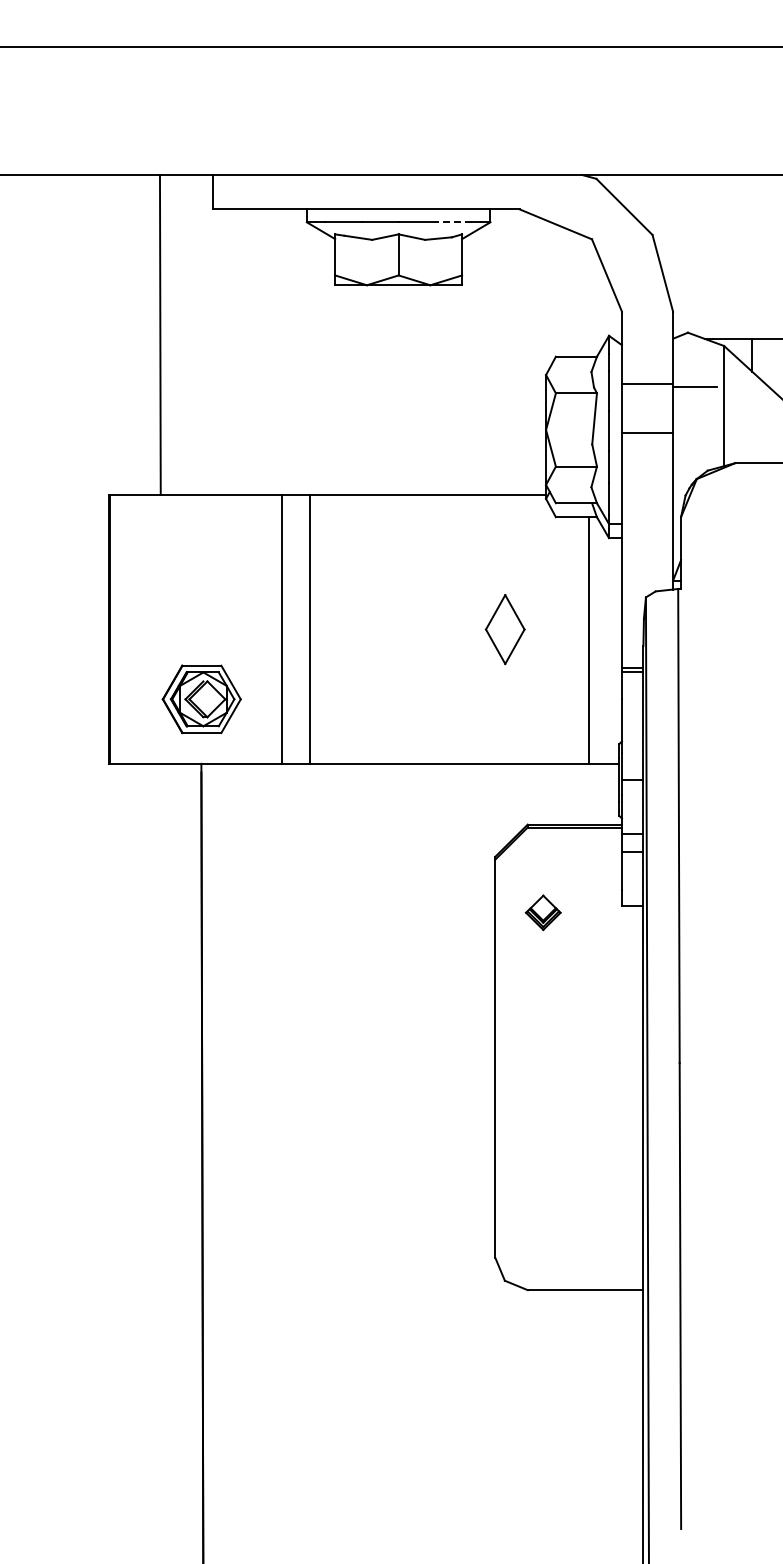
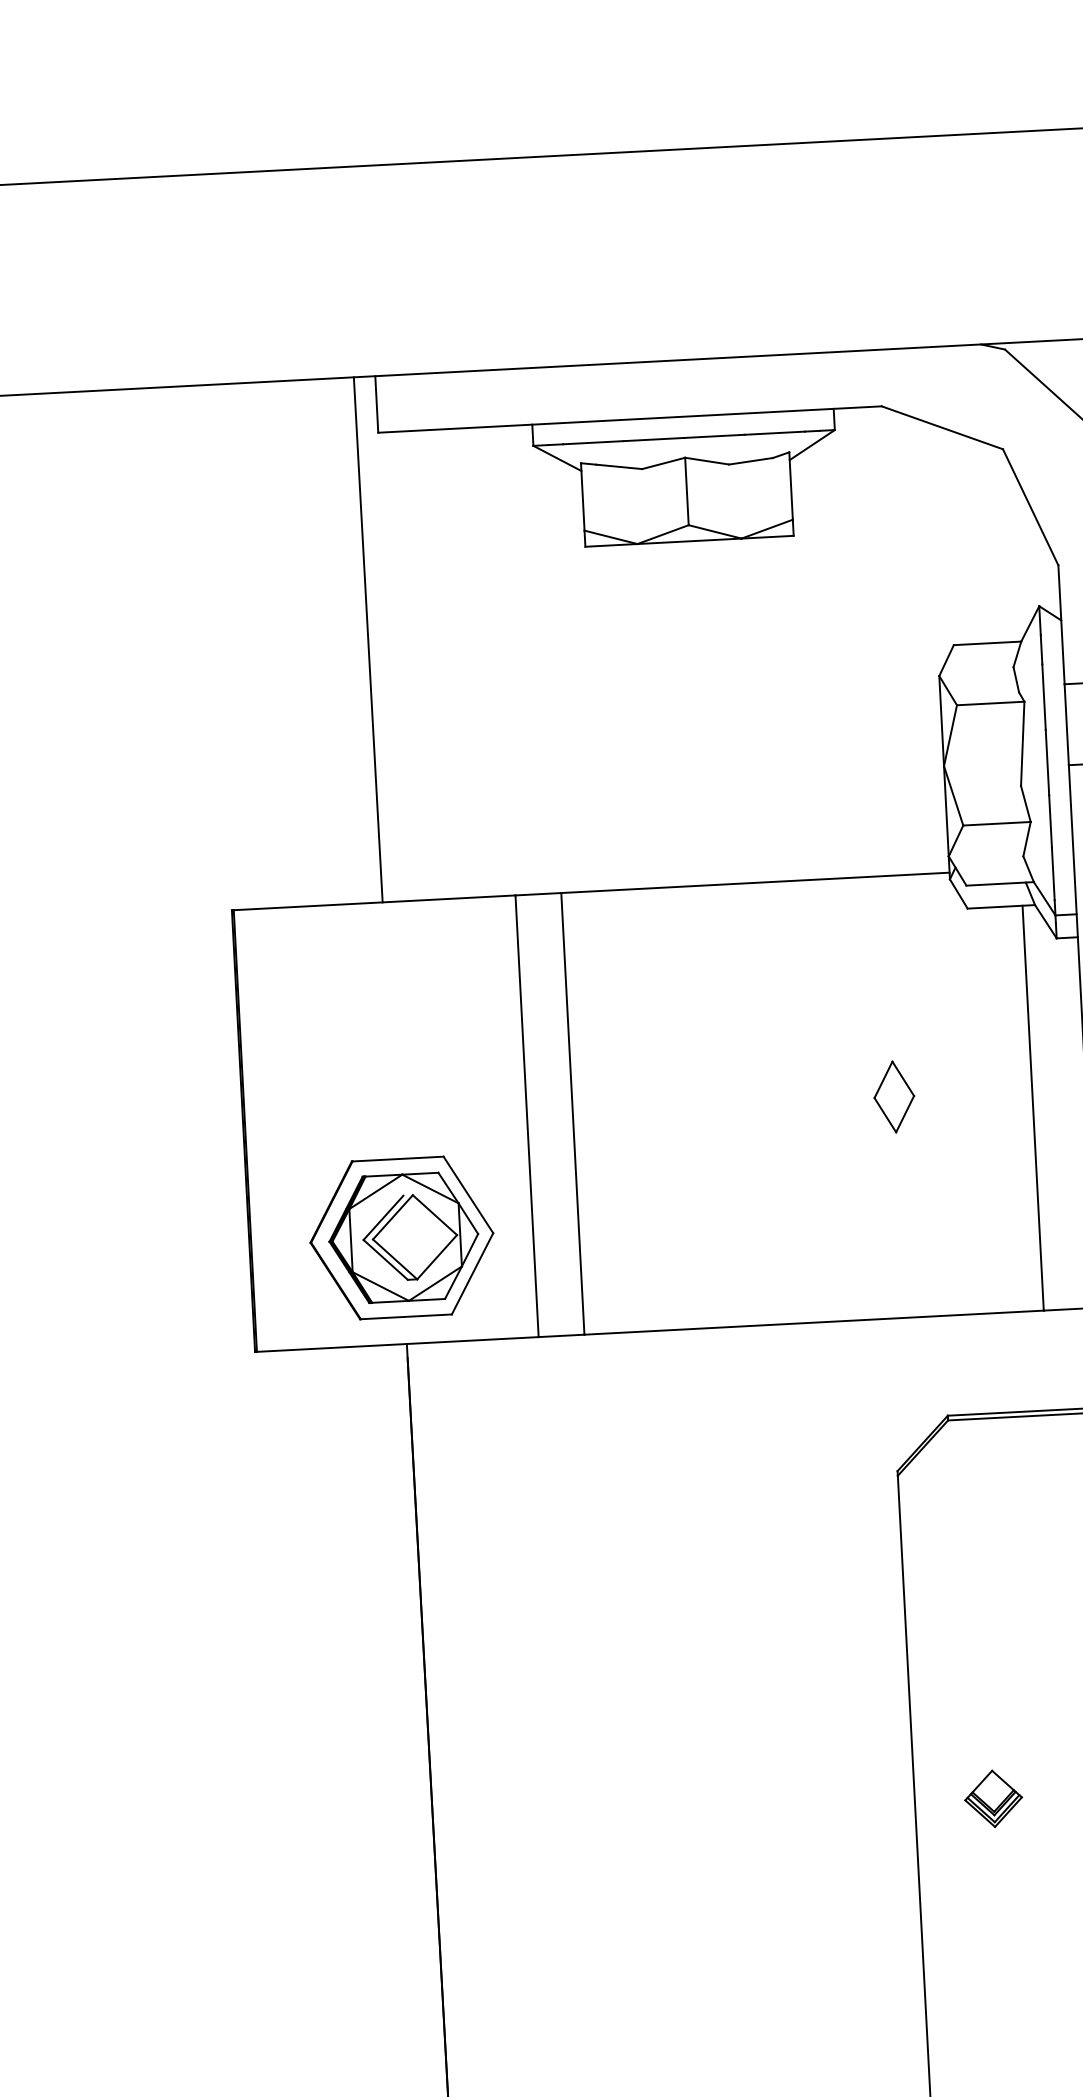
line: (453, 222) -> (774, 433), dashed -> solid
line: (159, 334) -> (366, 639), moved
part: (505, 628) -> (894, 1095), size x0.62
part: (201, 699) -> (401, 1238), size x1.43
part: (543, 912) -> (993, 1798), moved

